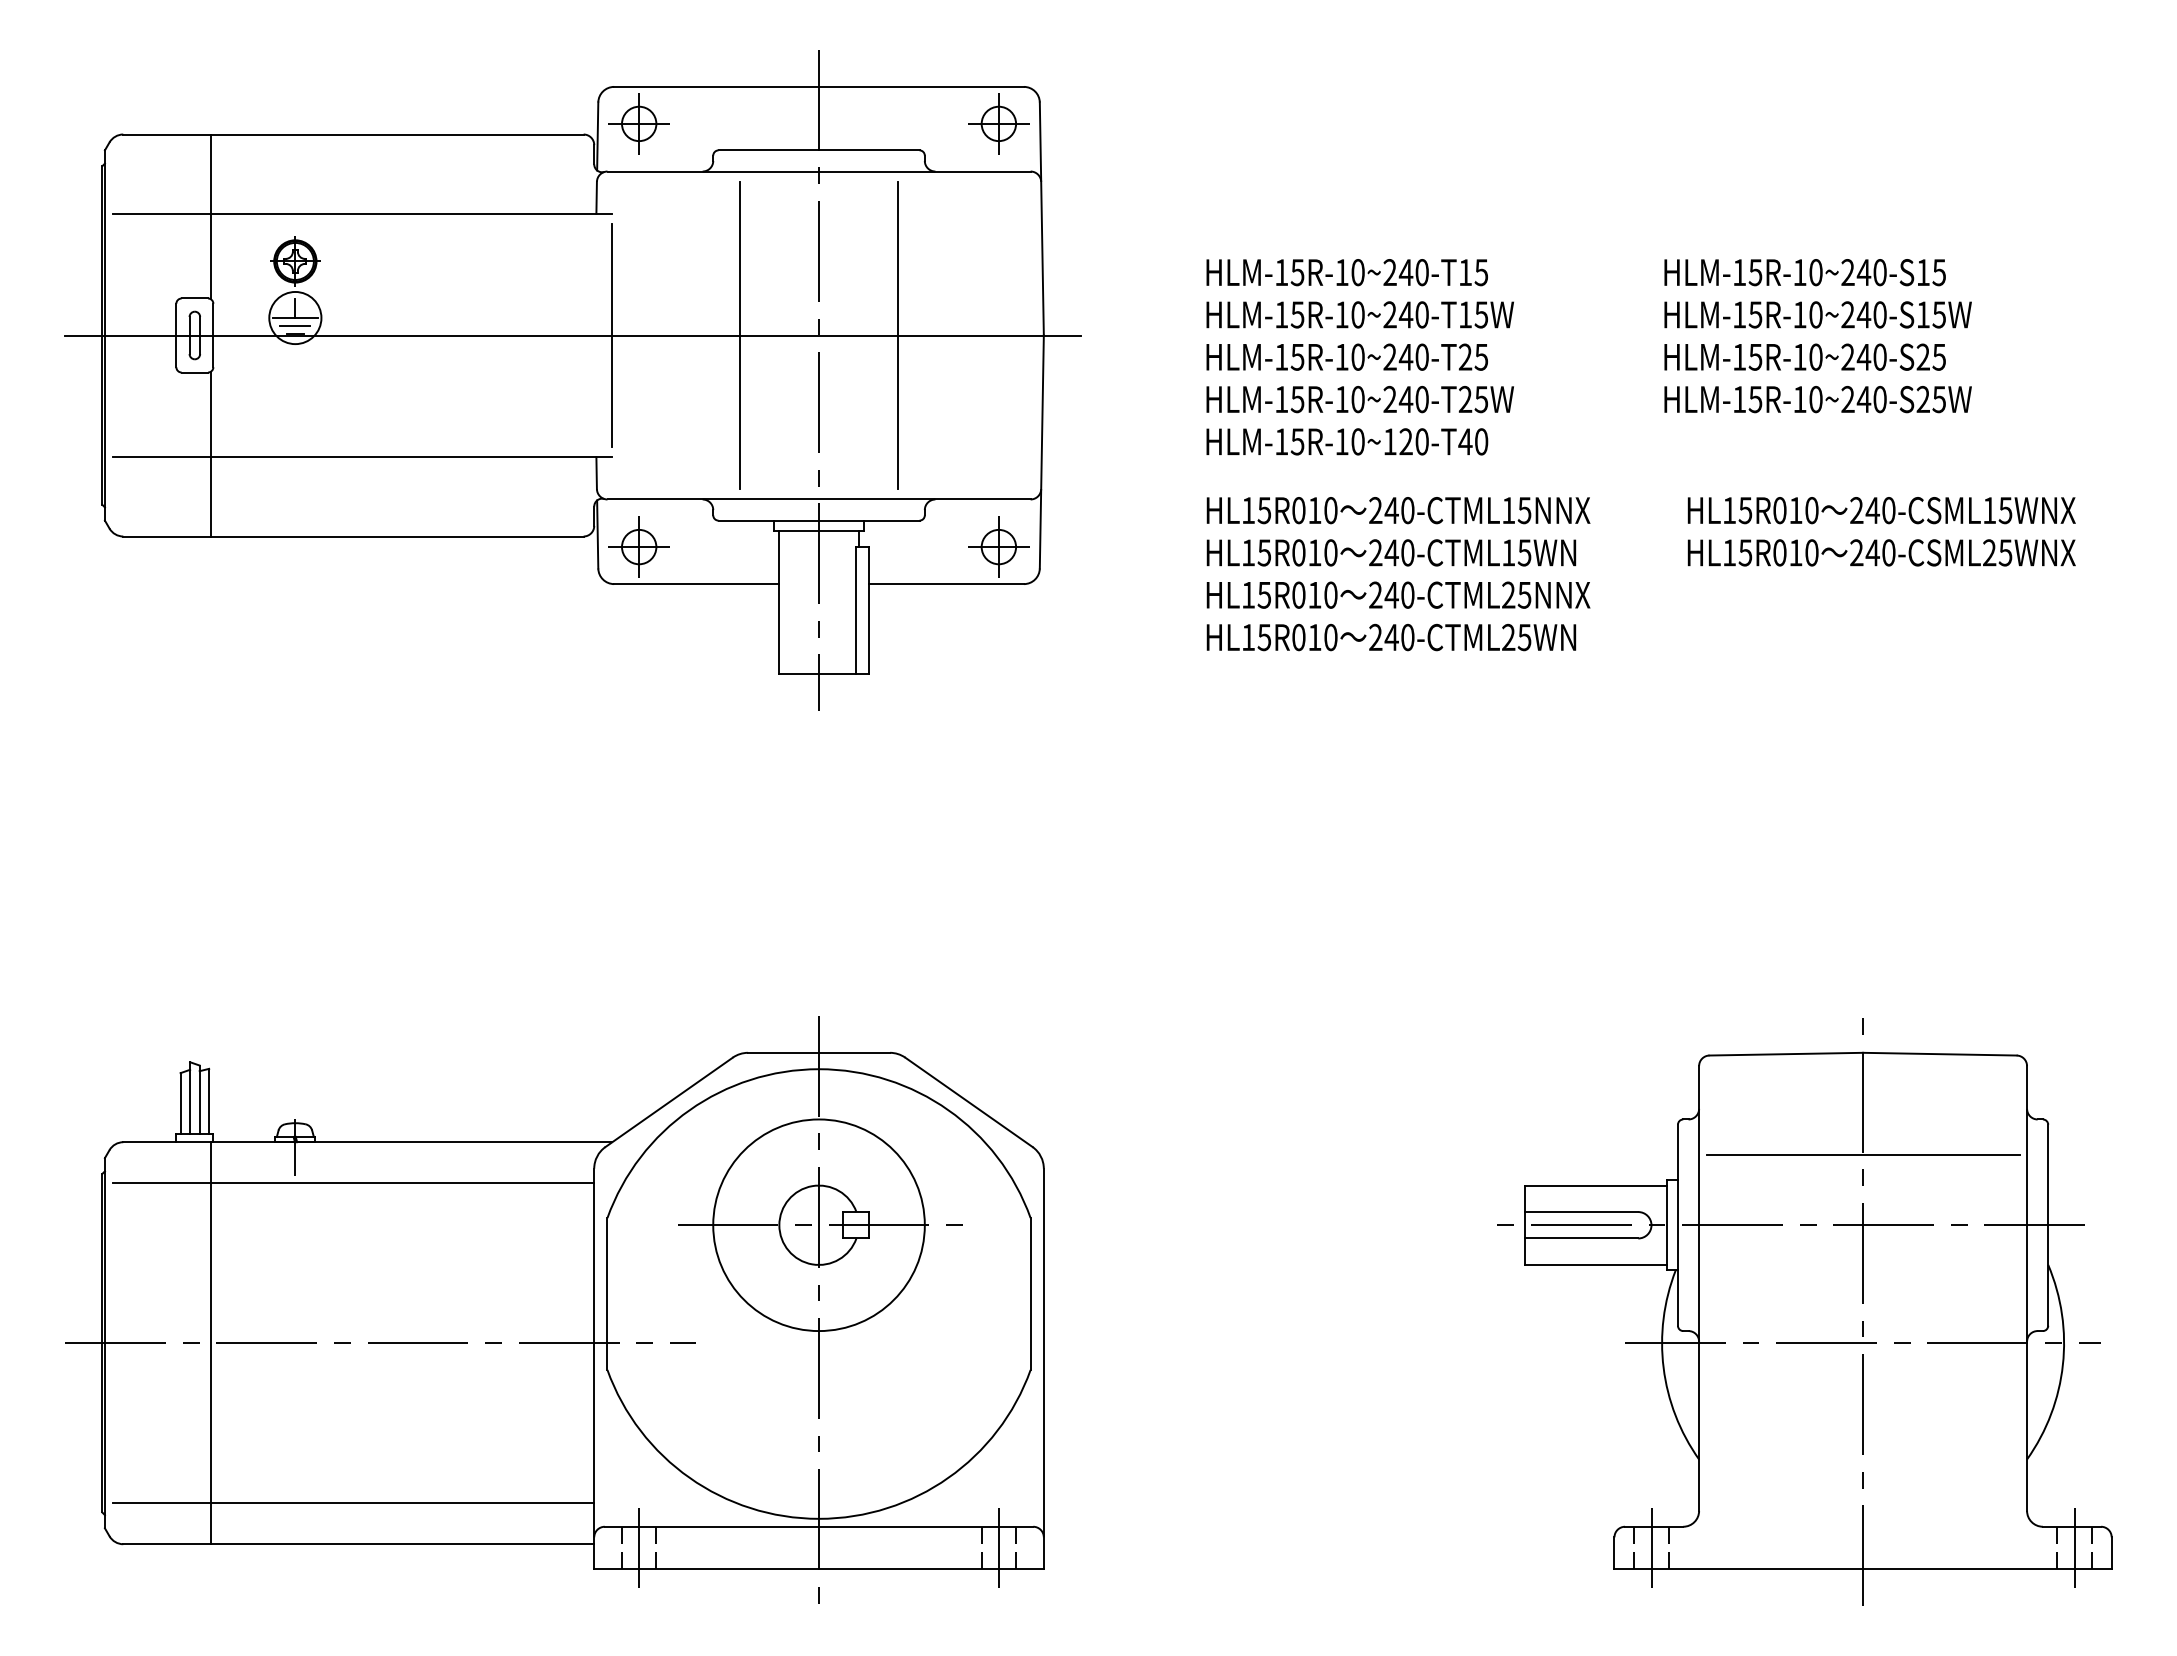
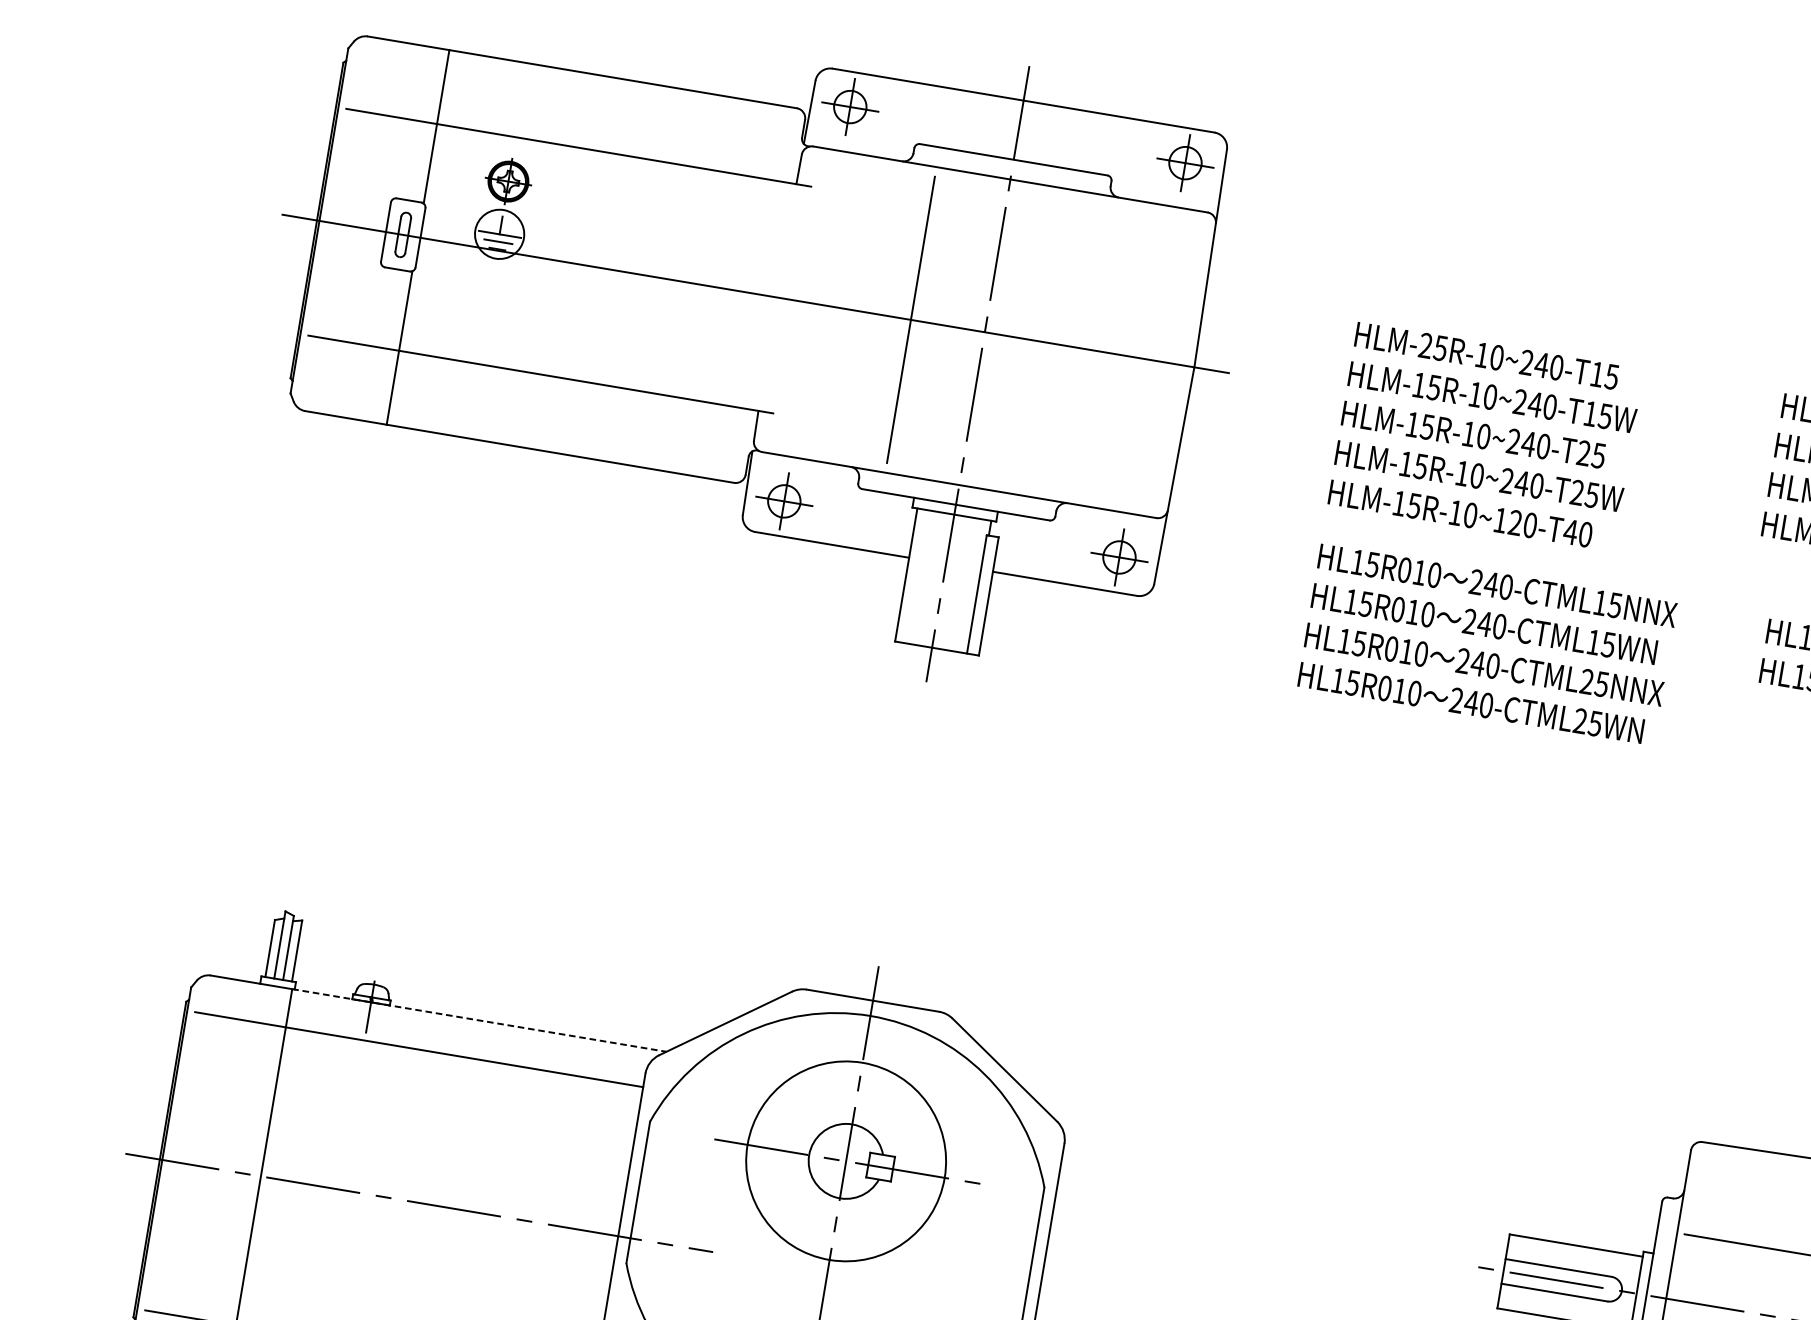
text: (1281, 272) -> (1425, 345), HLM-15R-10~240-T15 -> HLM-25R-10~240-T15
line: (612, 335) -> (792, 300), removed
line: (898, 335) -> (1058, 344), removed
line: (411, 1142) -> (479, 1020), solid -> dashed

